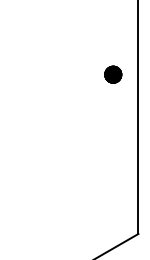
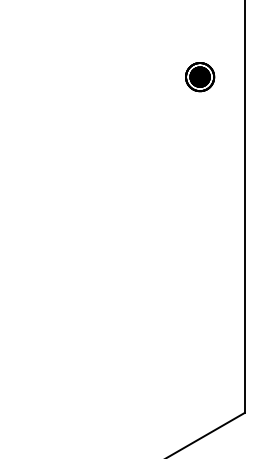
part: (113, 74) -> (200, 76), moved

